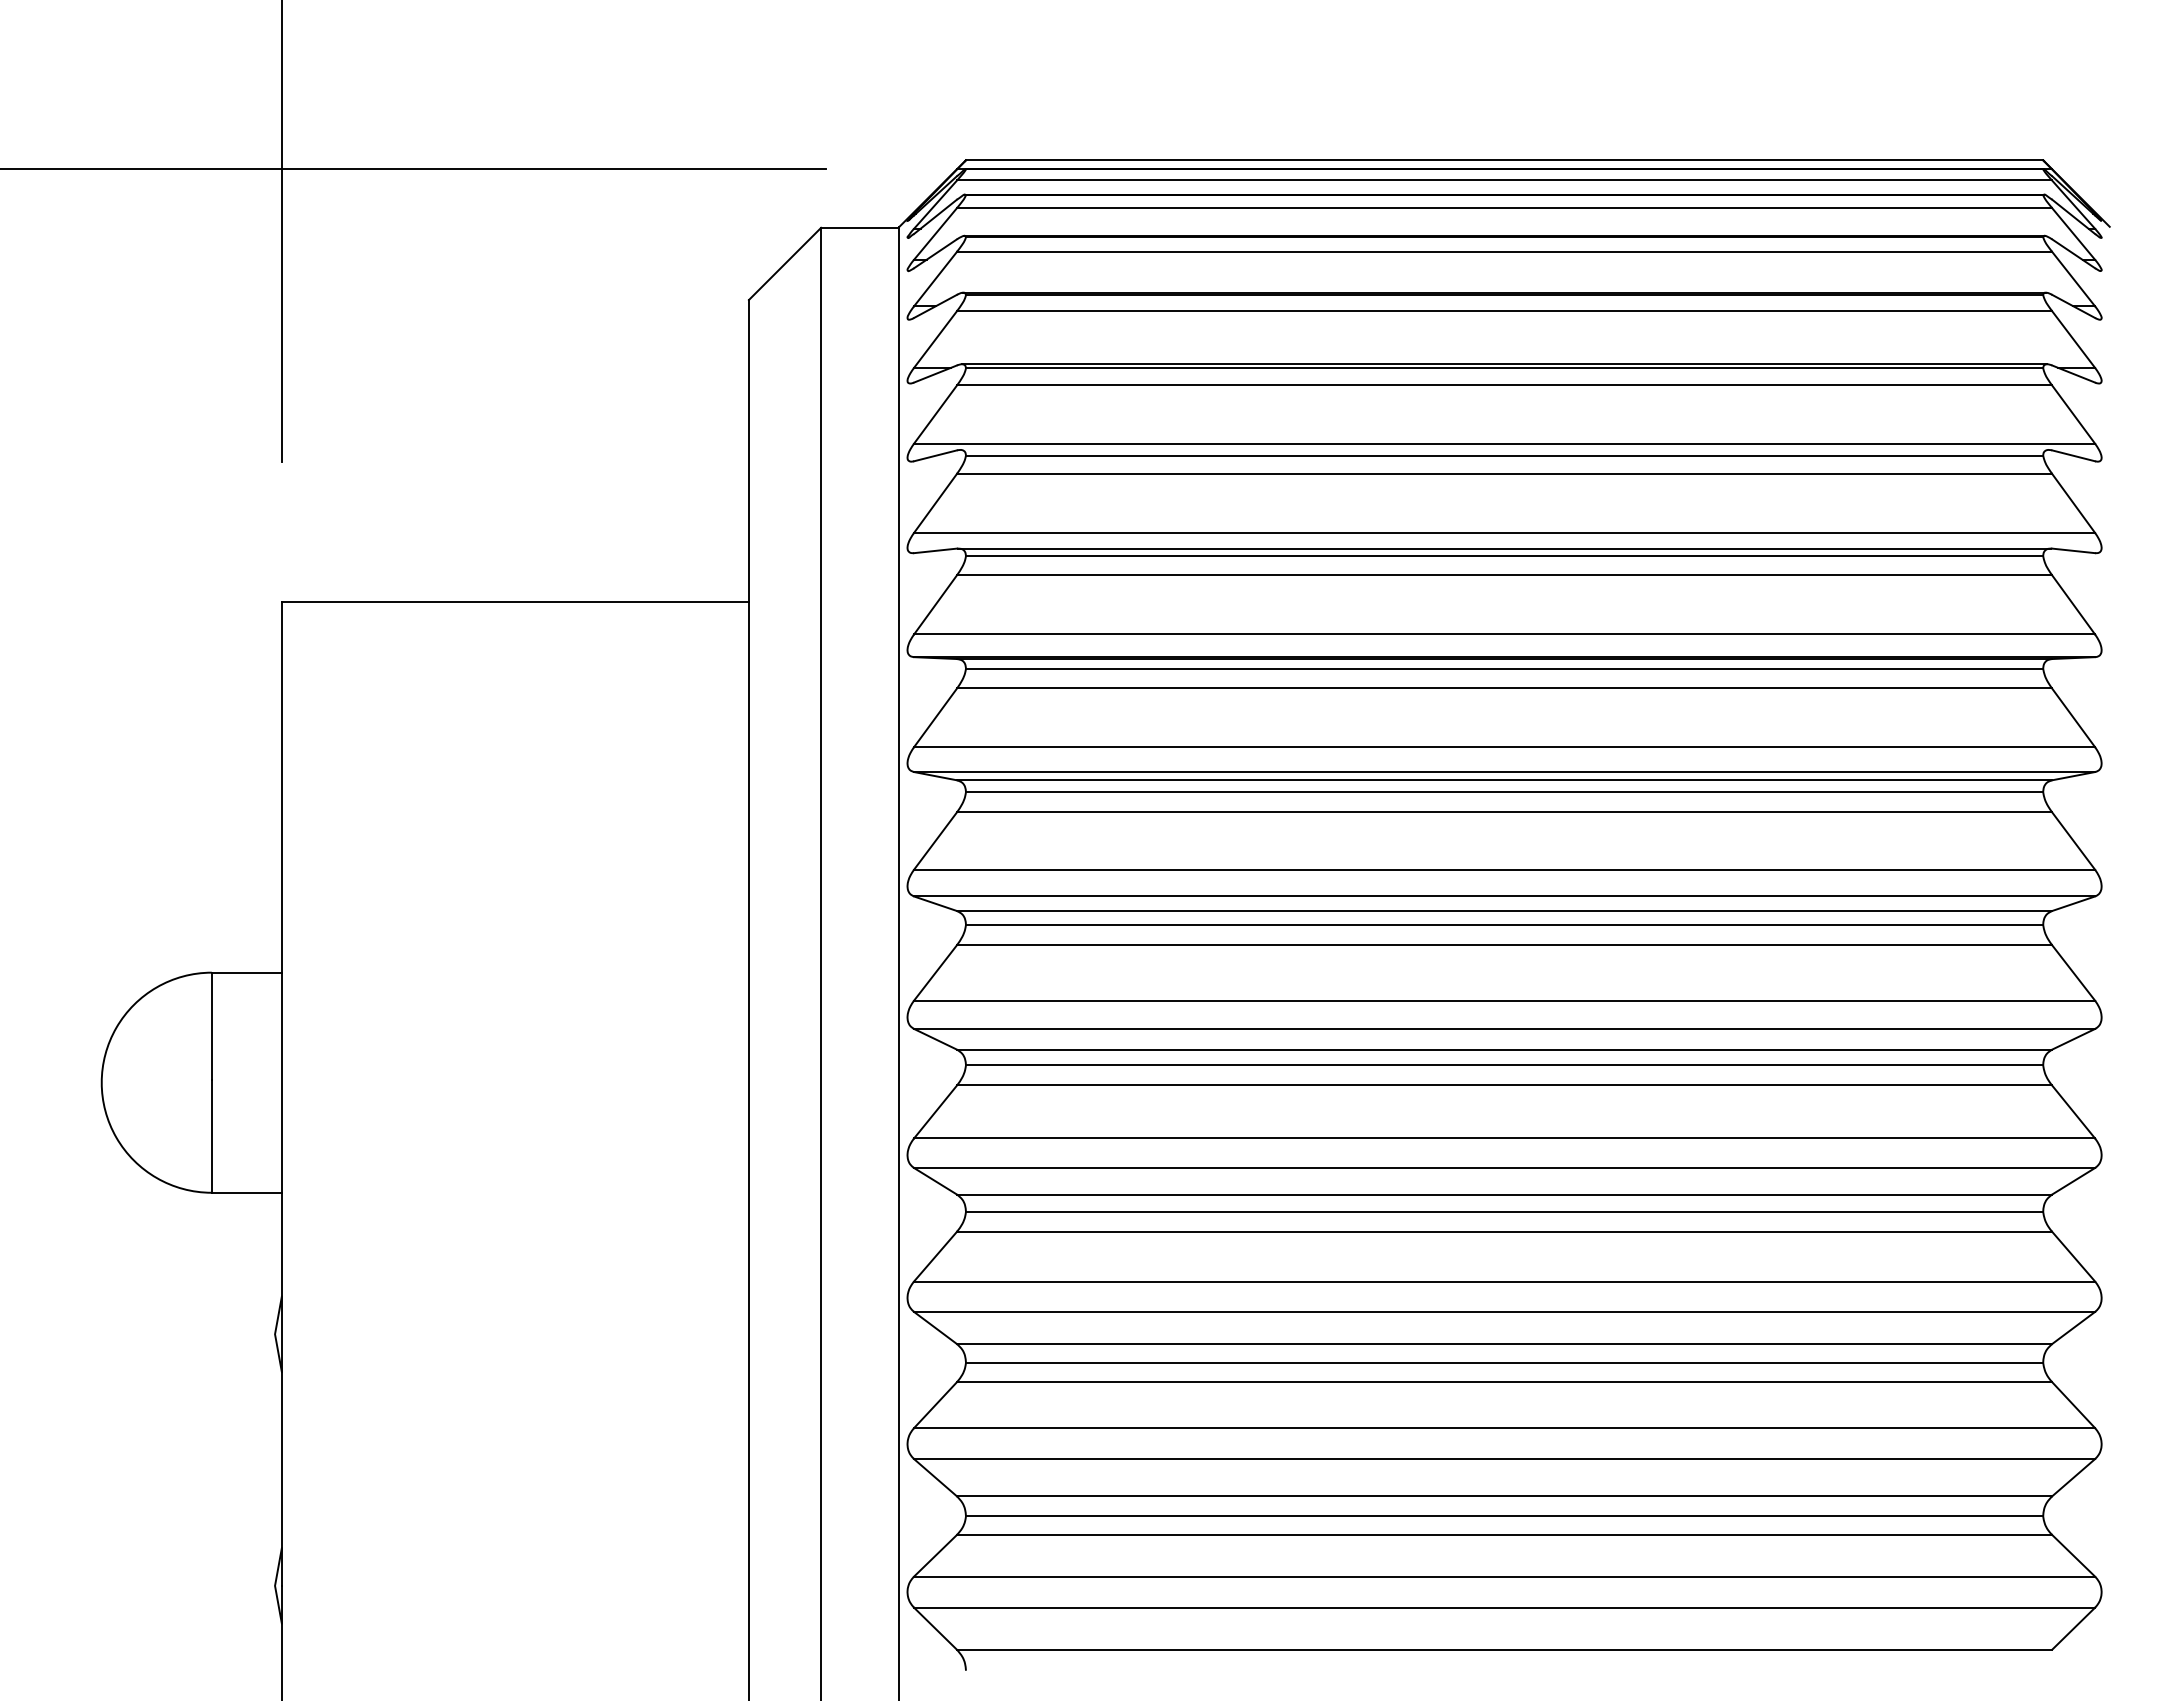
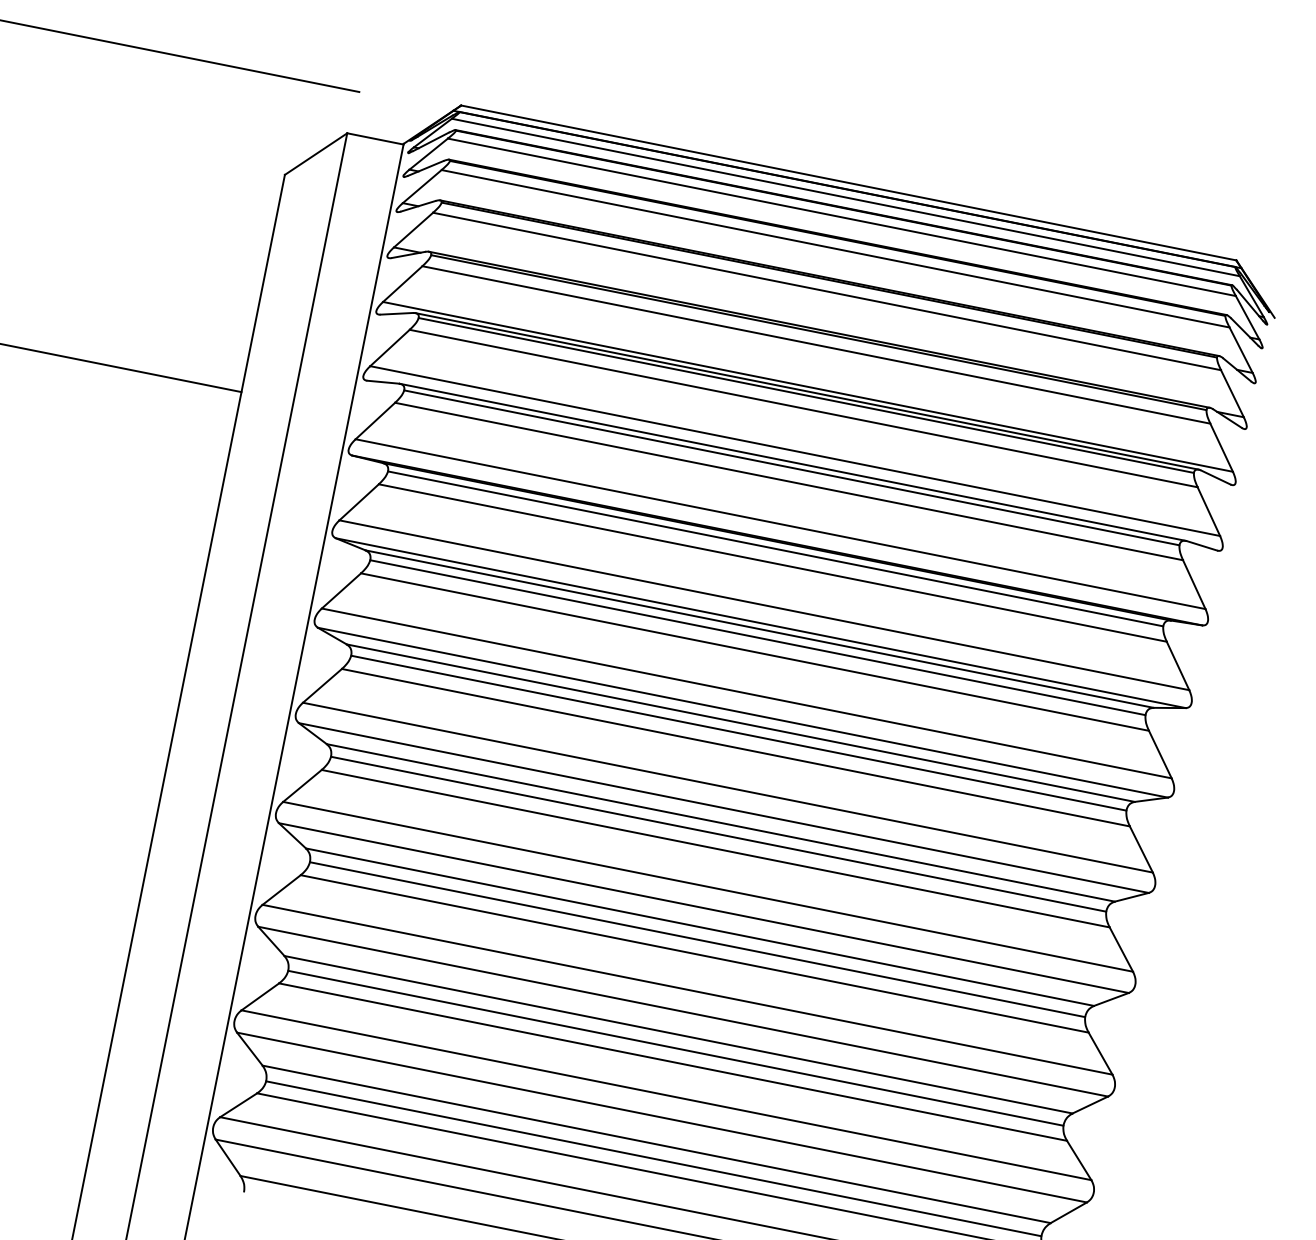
line: (1504, 449) -> (807, 391), added

